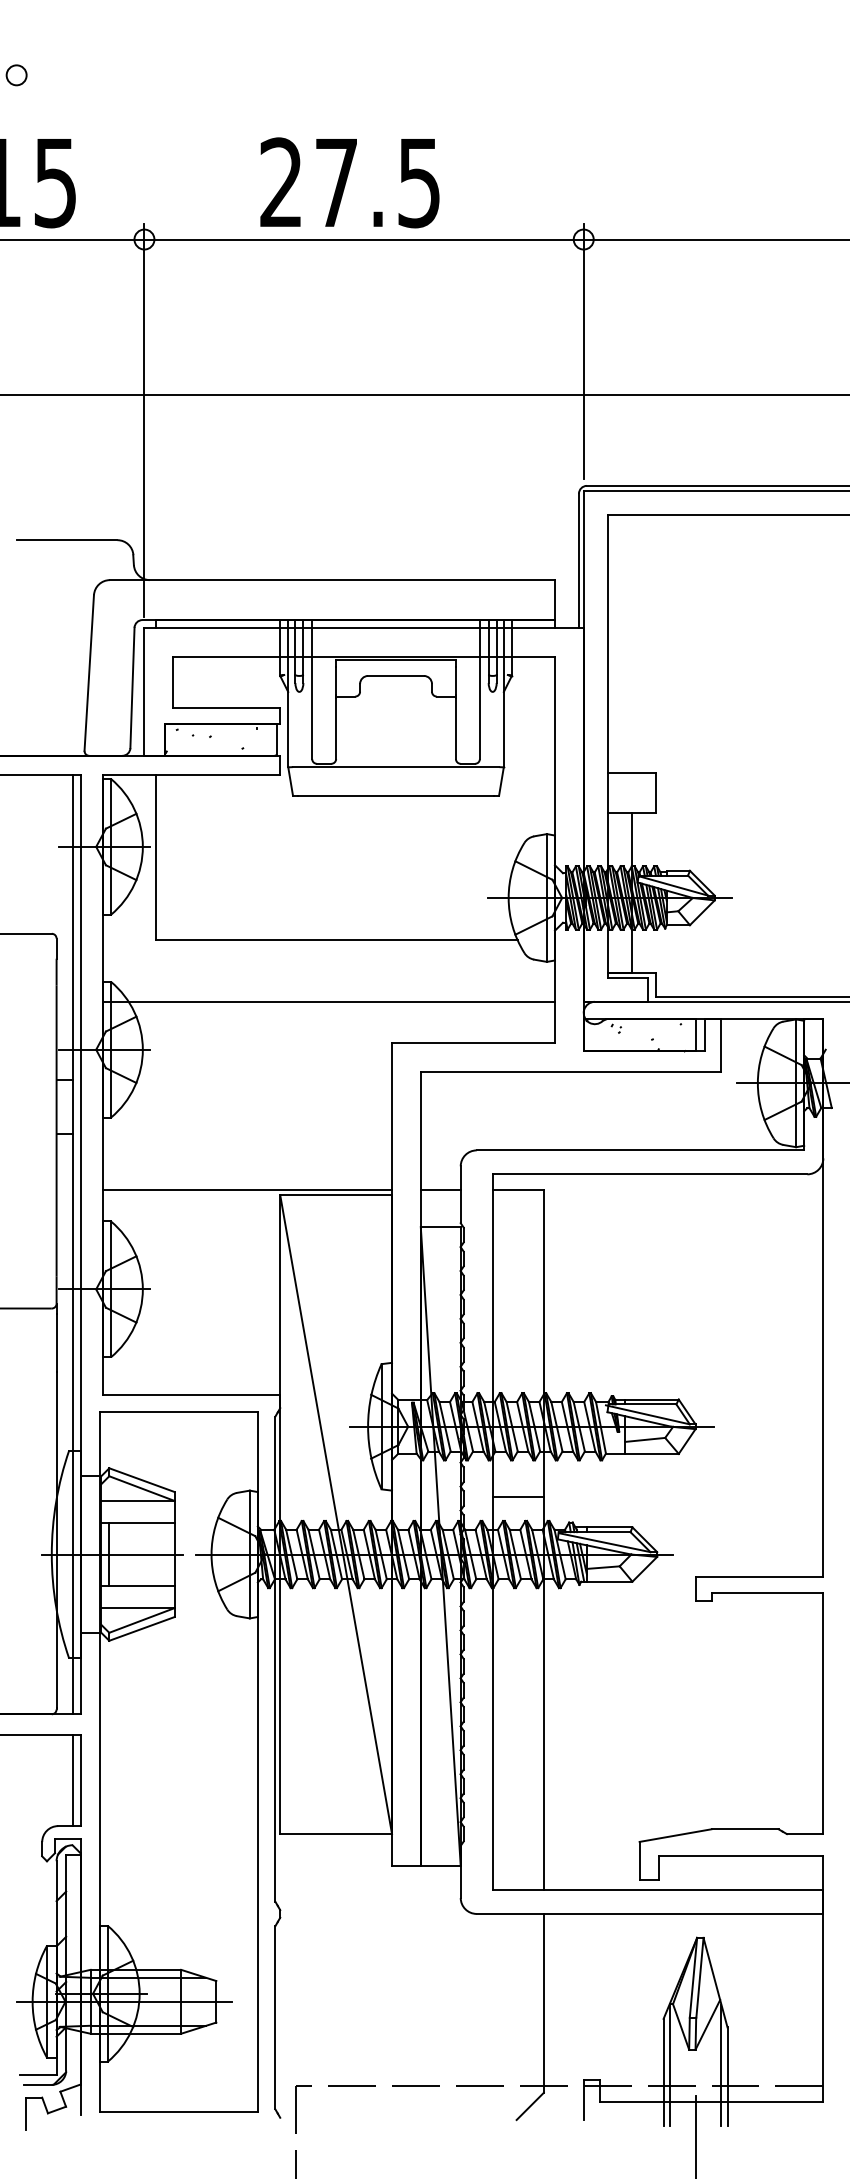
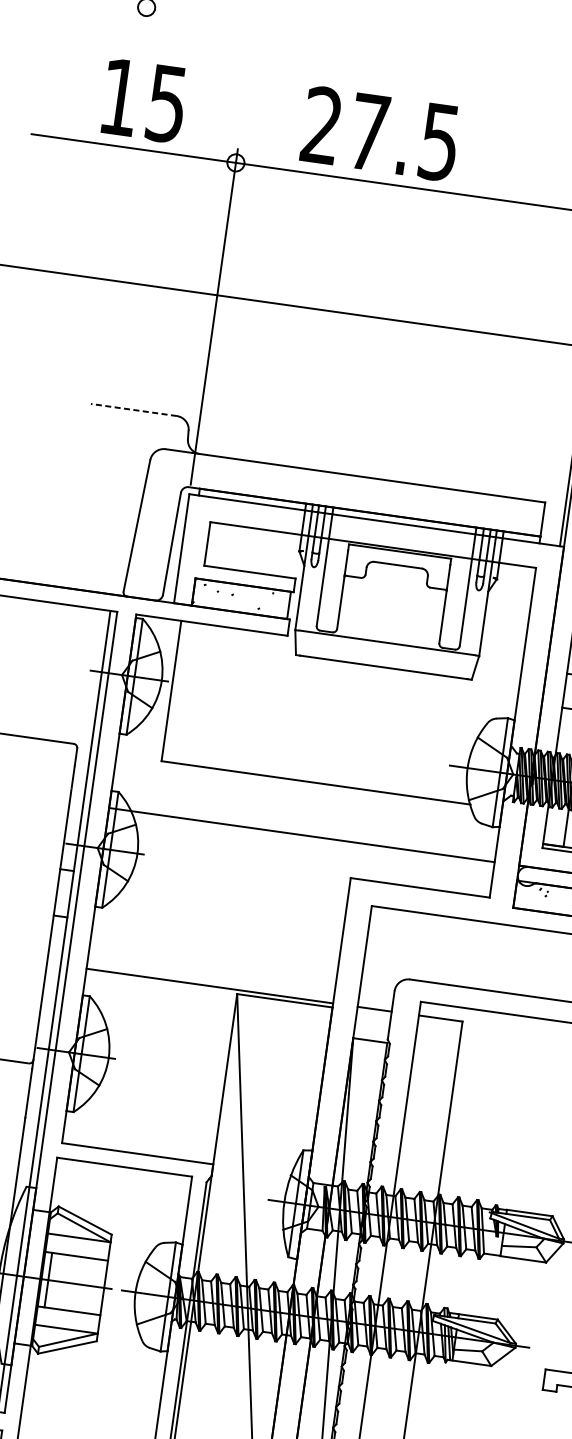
text: (349, 182) -> (380, 133), moved
line: (66, 540) -> (133, 410), solid -> dashed
line: (517, 1497) -> (403, 1280), removed

